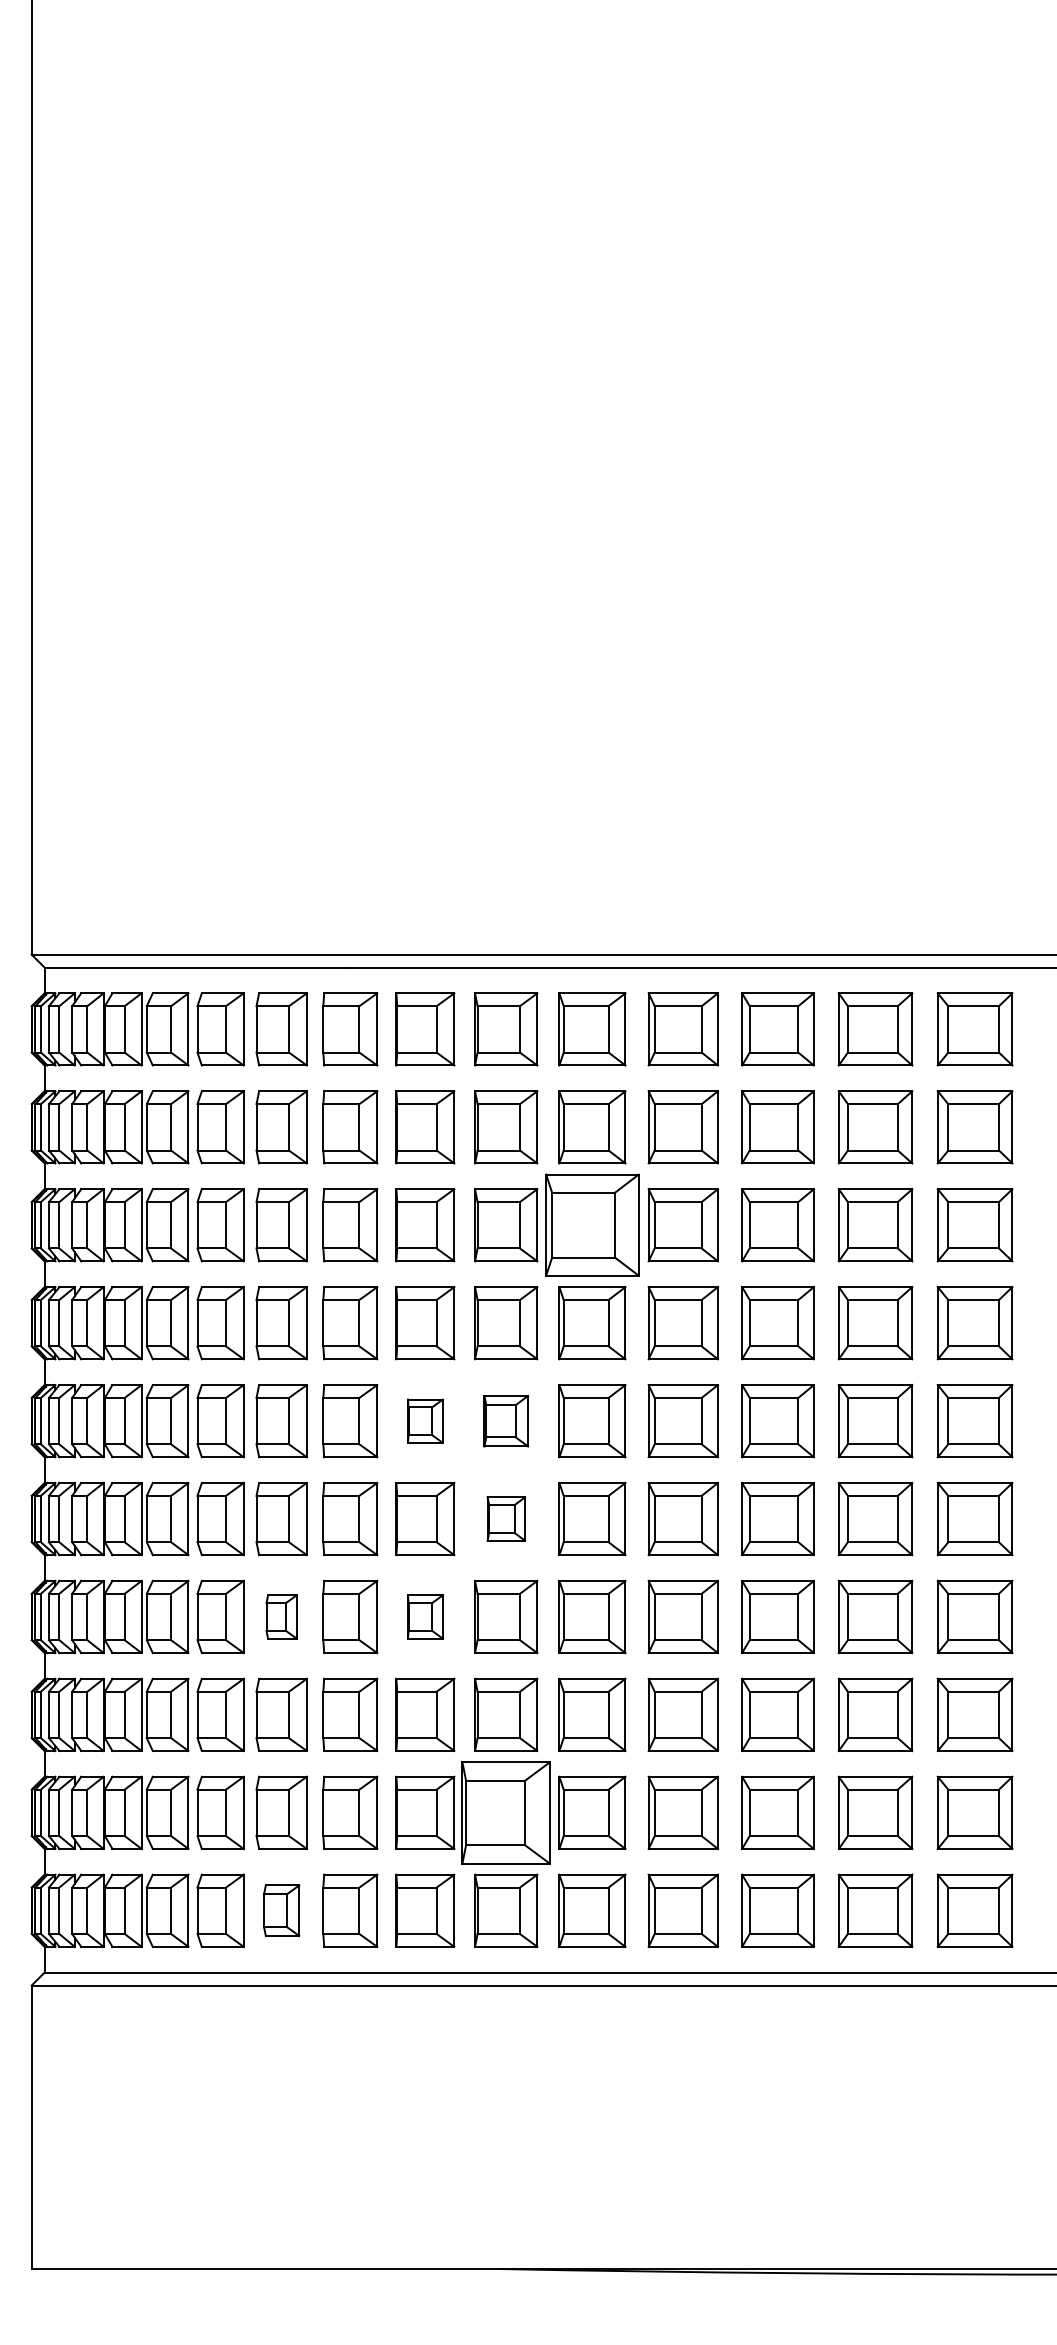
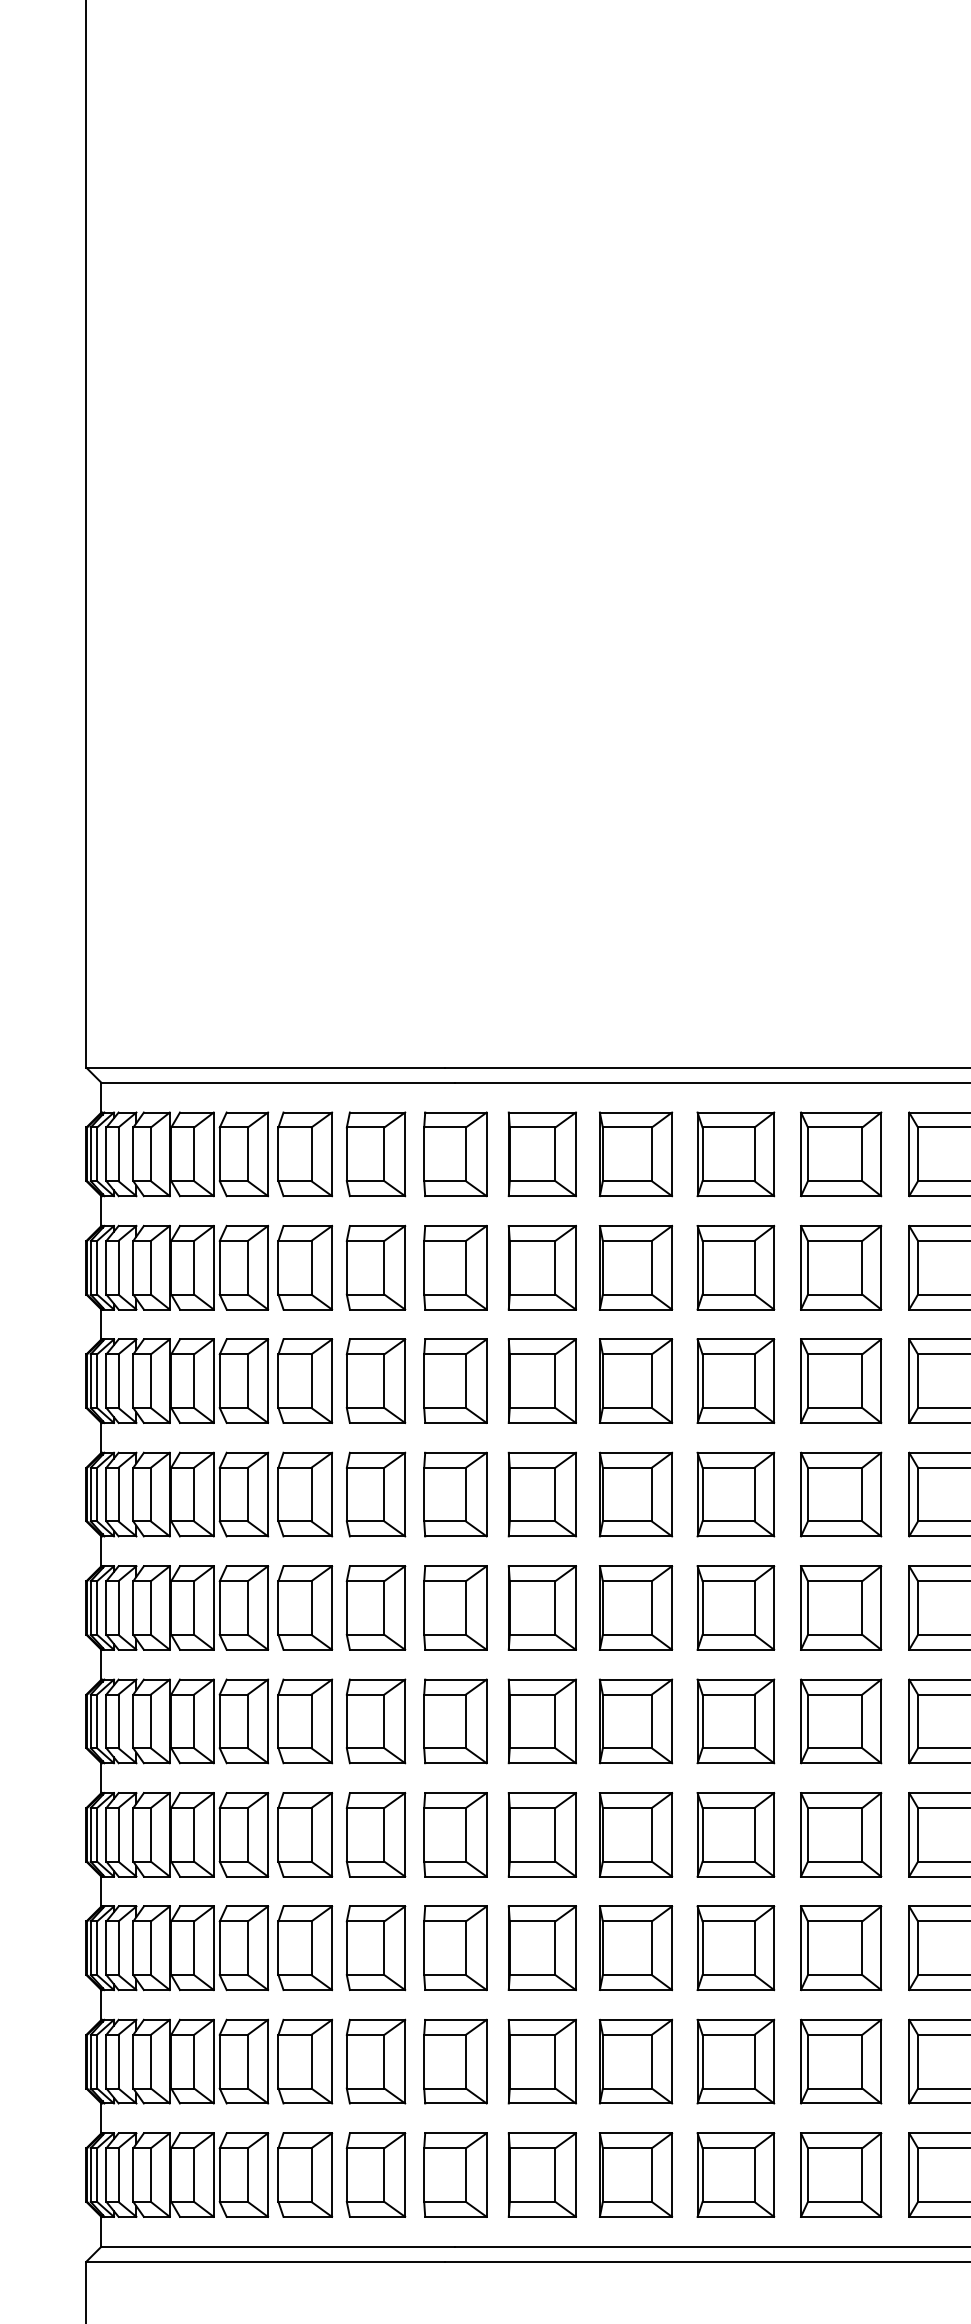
part: (592, 1225) -> (735, 1381), size x0.71
part: (425, 1421) -> (542, 1608), size x1.67
part: (506, 1421) -> (636, 1608), size x1.43
part: (506, 1518) -> (636, 1720), size x1.67
part: (281, 1616) -> (375, 1834), size x1.67
part: (425, 1616) -> (542, 1834), size x1.67
part: (506, 1812) -> (636, 2061), size x0.71
part: (281, 1910) -> (375, 2174), size x1.43

